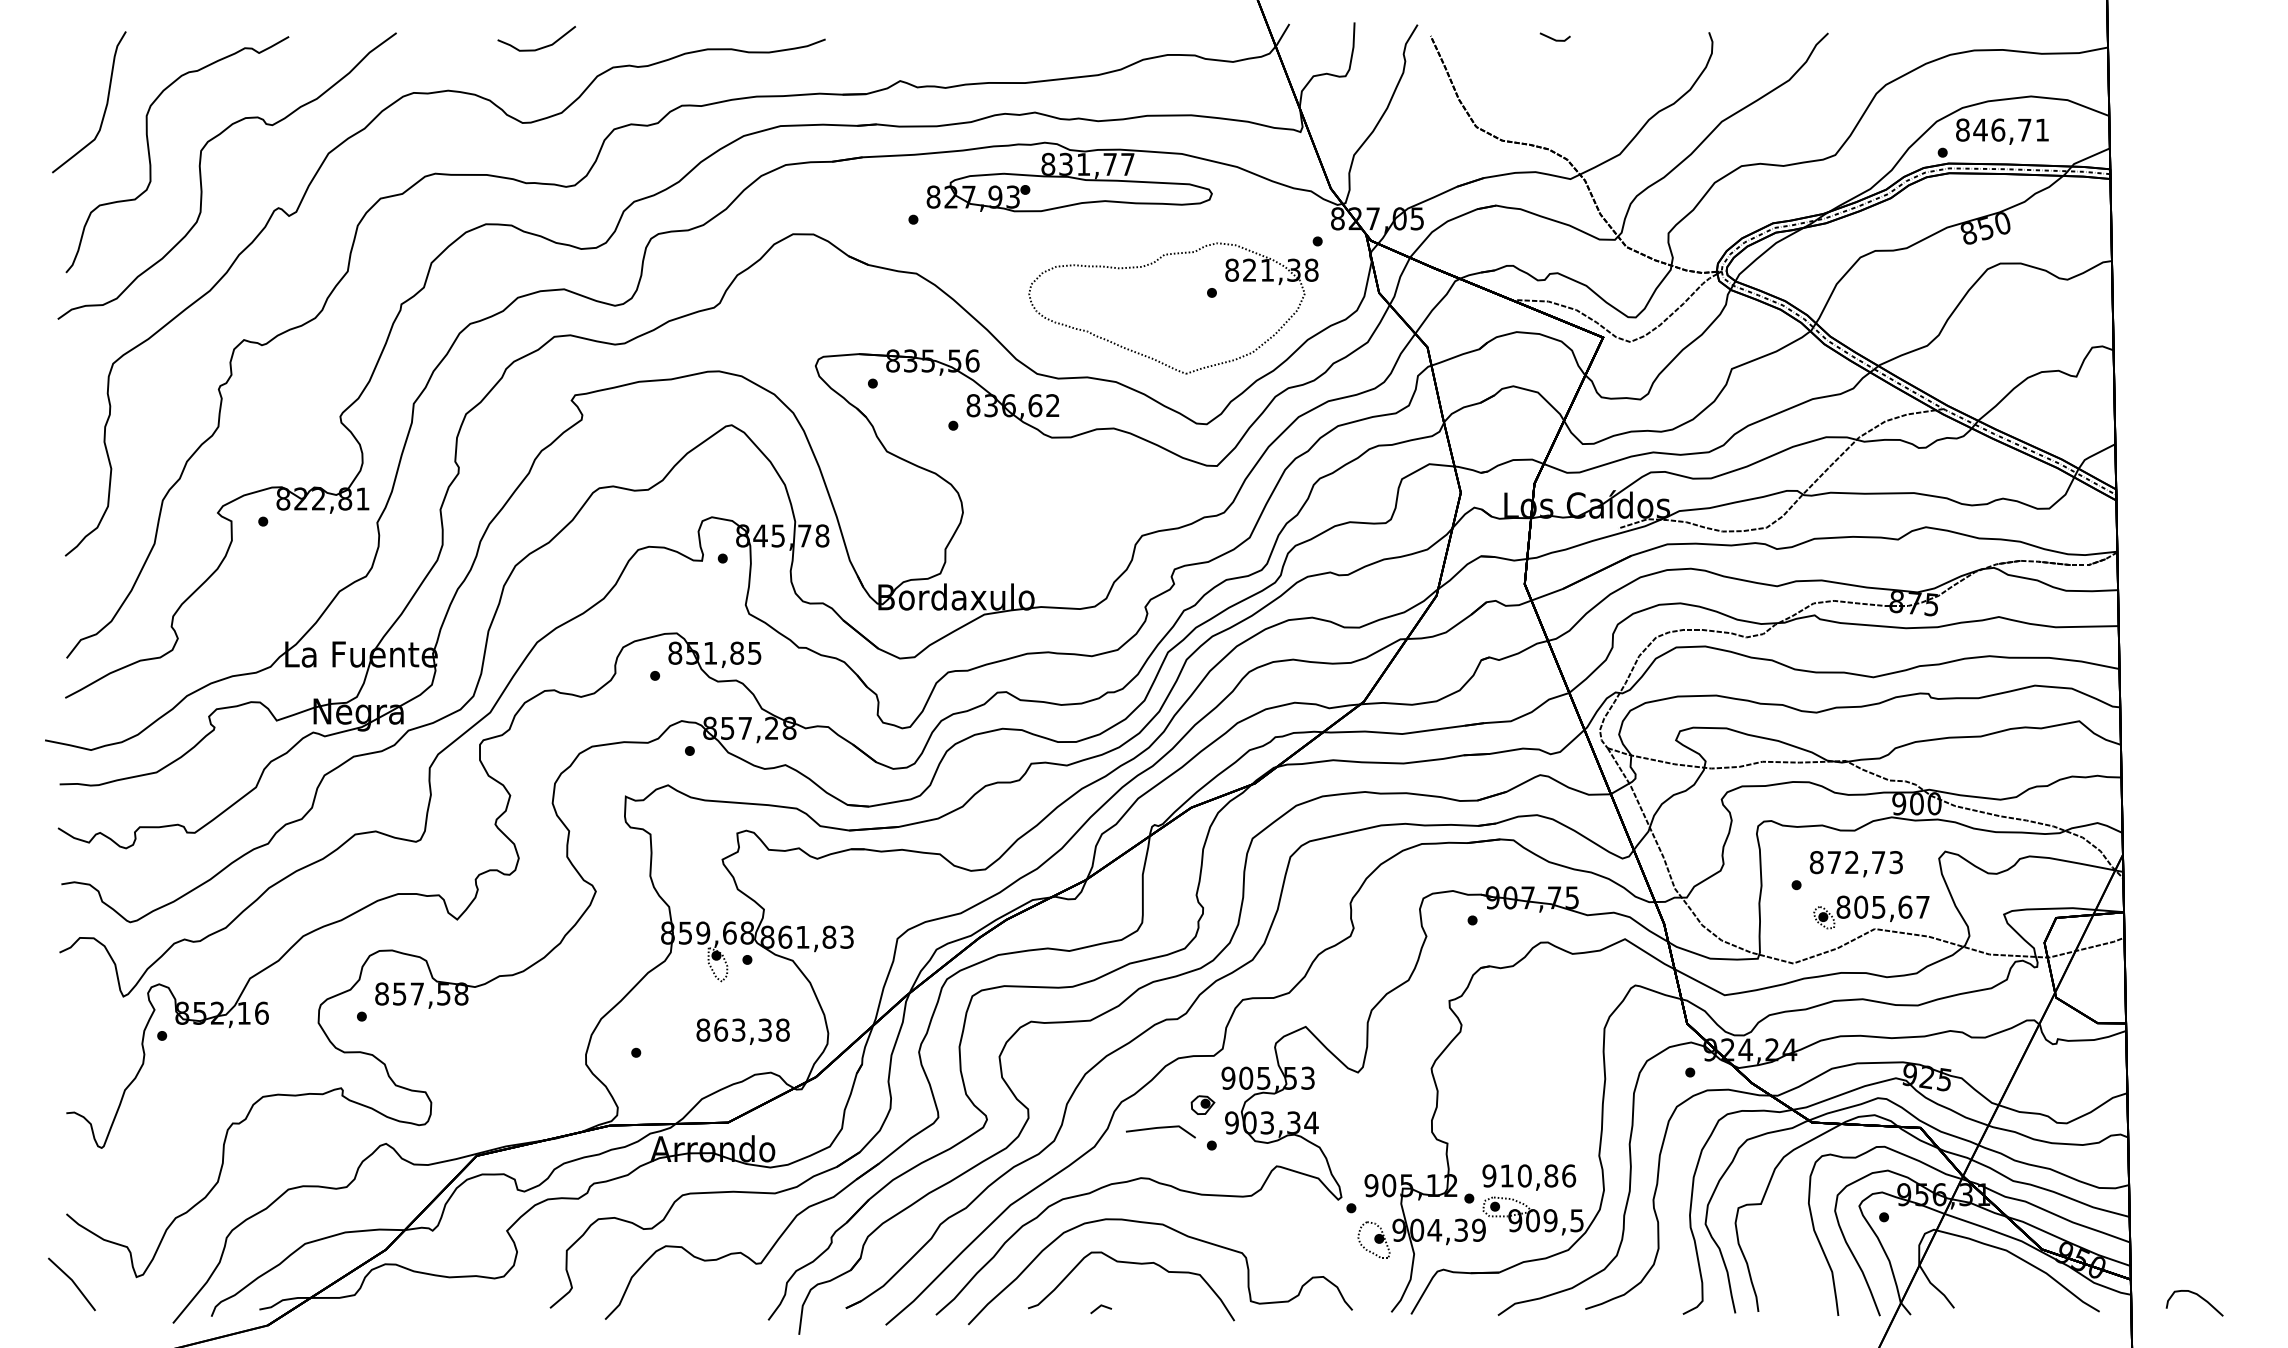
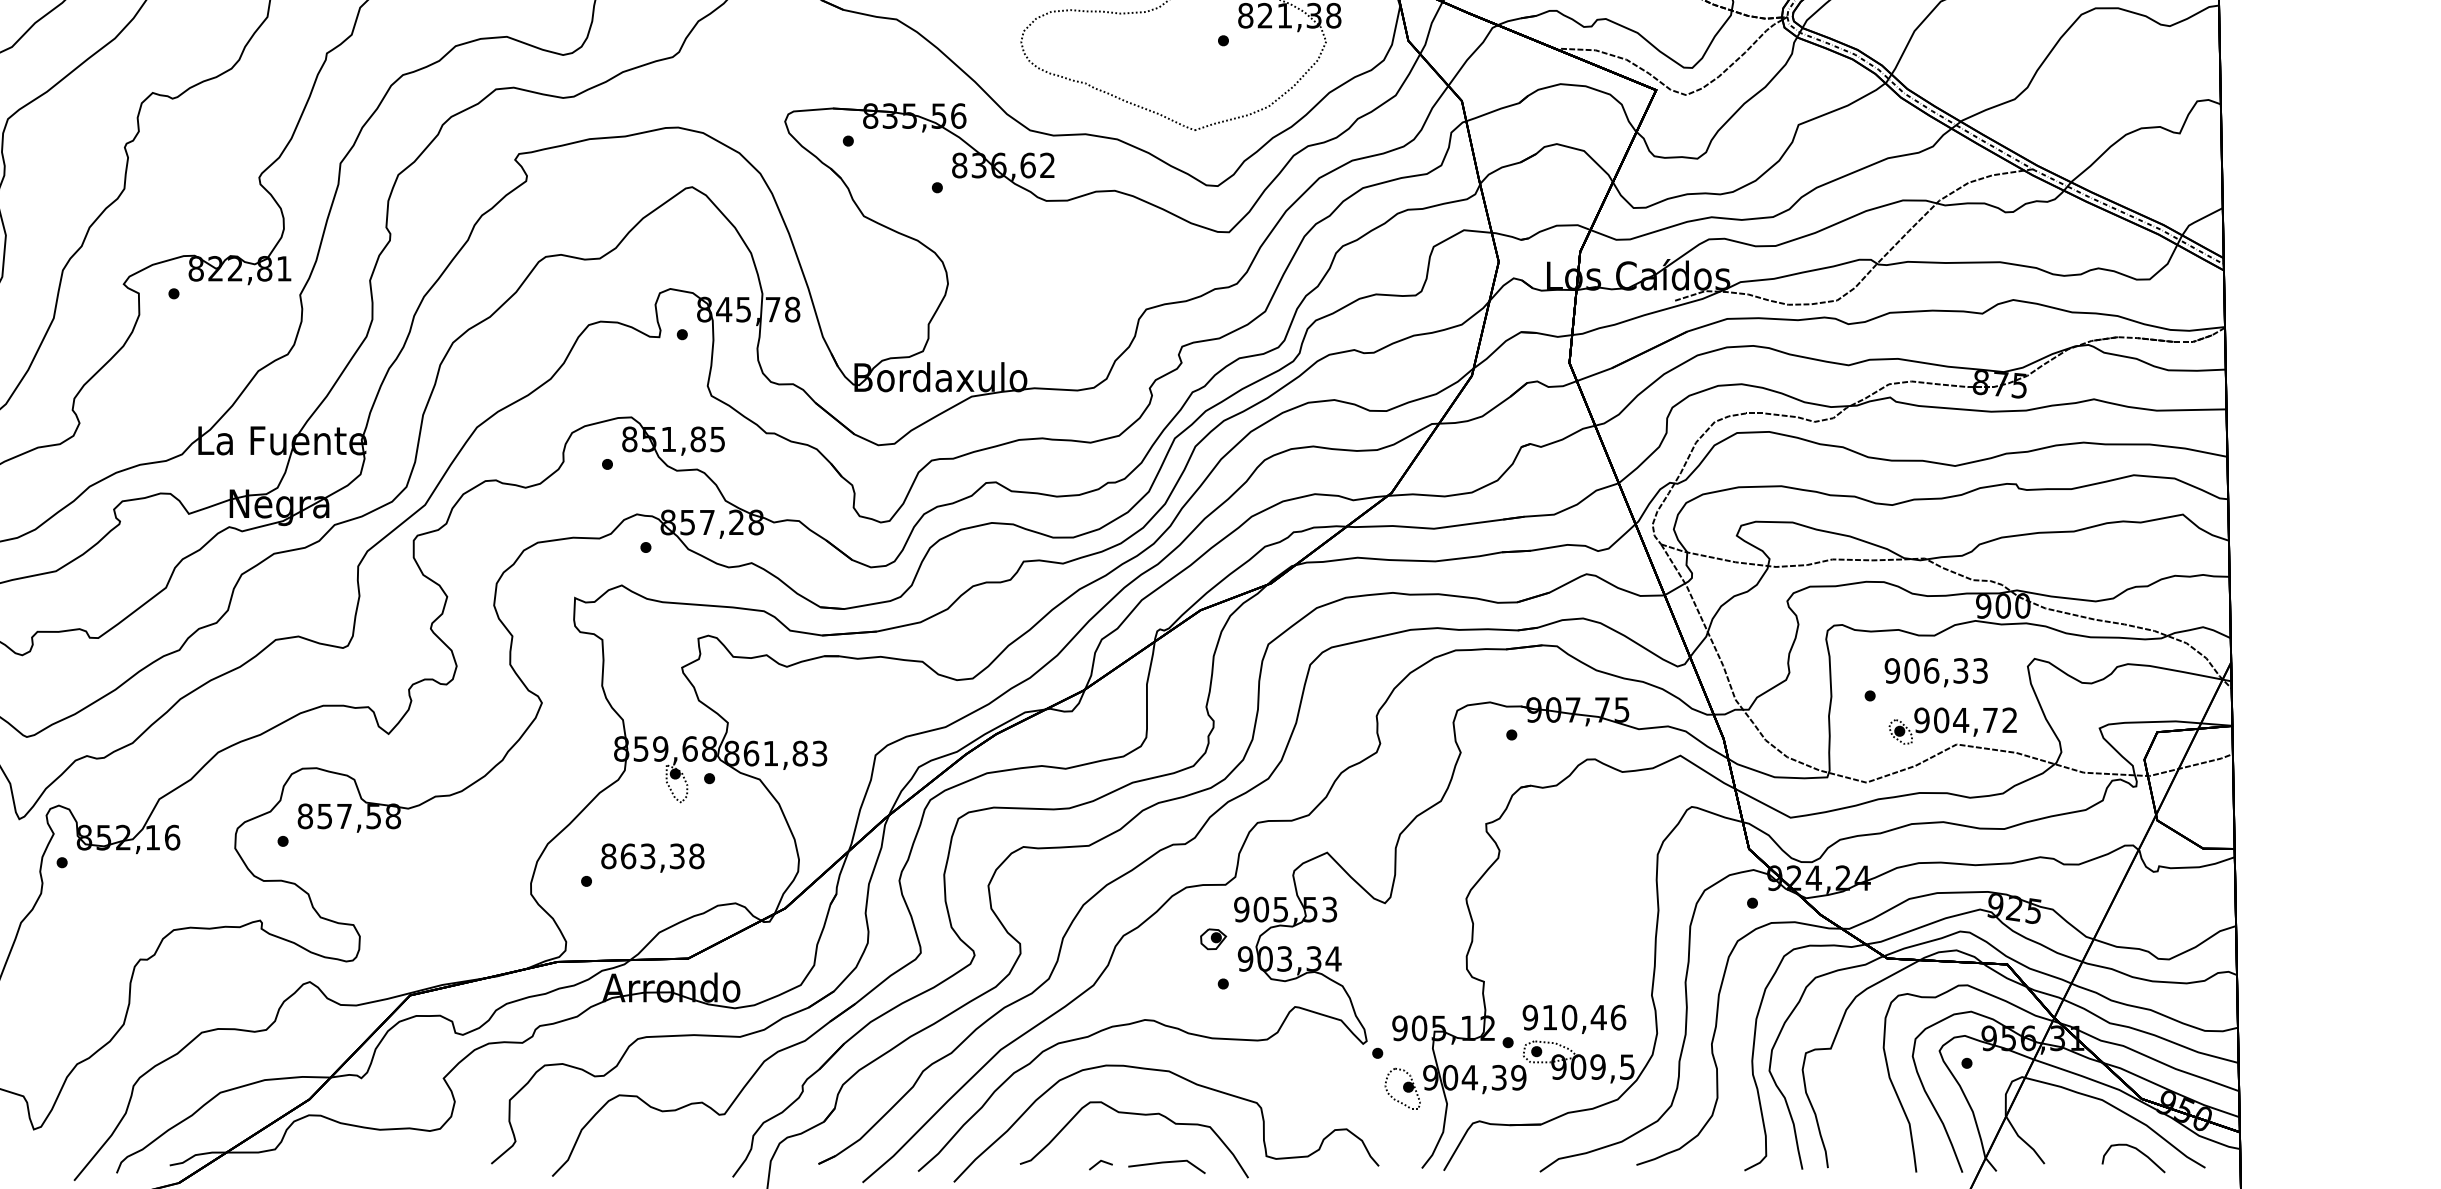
text: (1847, 862) -> (1926, 670), 872,73 -> 906,33
text: (1882, 906) -> (1965, 719), 805,67 -> 904,72
text: (742, 1031) -> (652, 857), moved
line: (1160, 1128) -> (1166, 1163), moved
text: (1551, 1175) -> (1599, 1017), 910,86 -> 910,46
curve: (2199, 1297) -> (2138, 1152), moved

